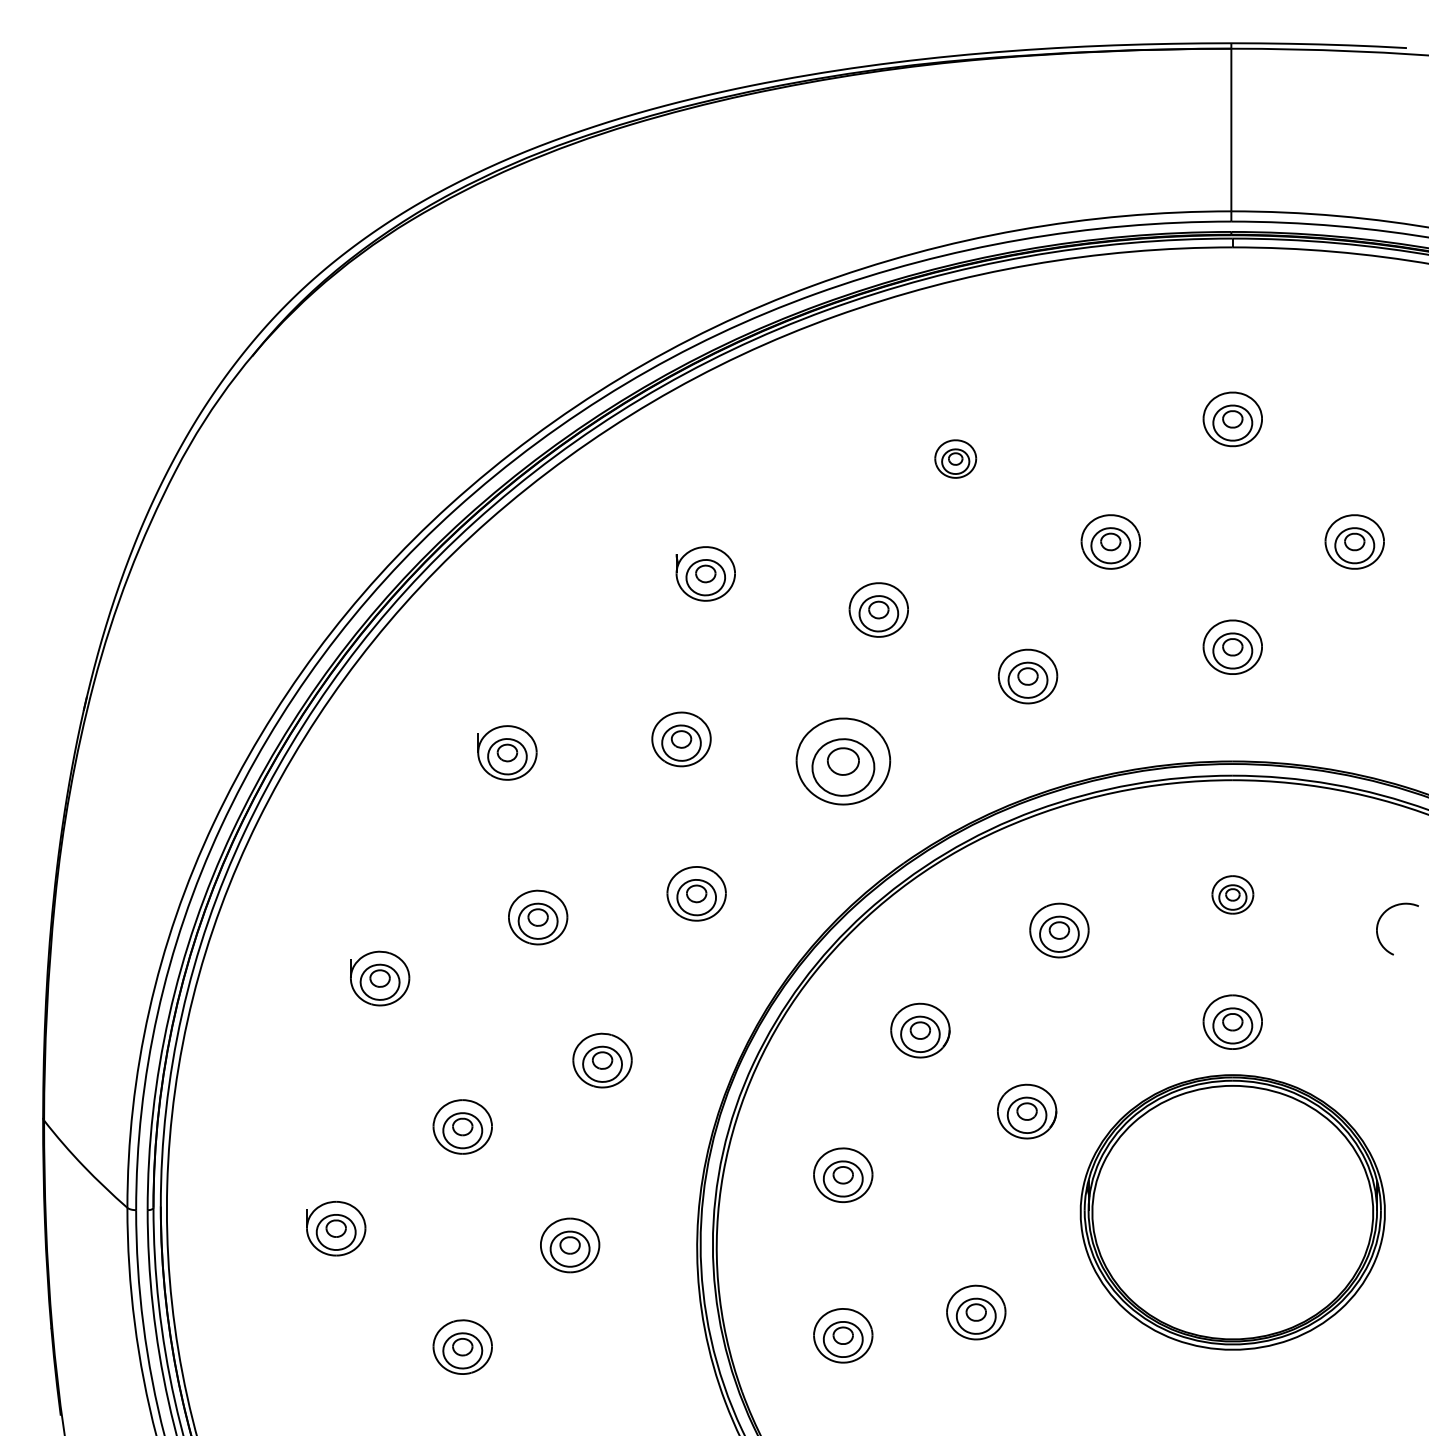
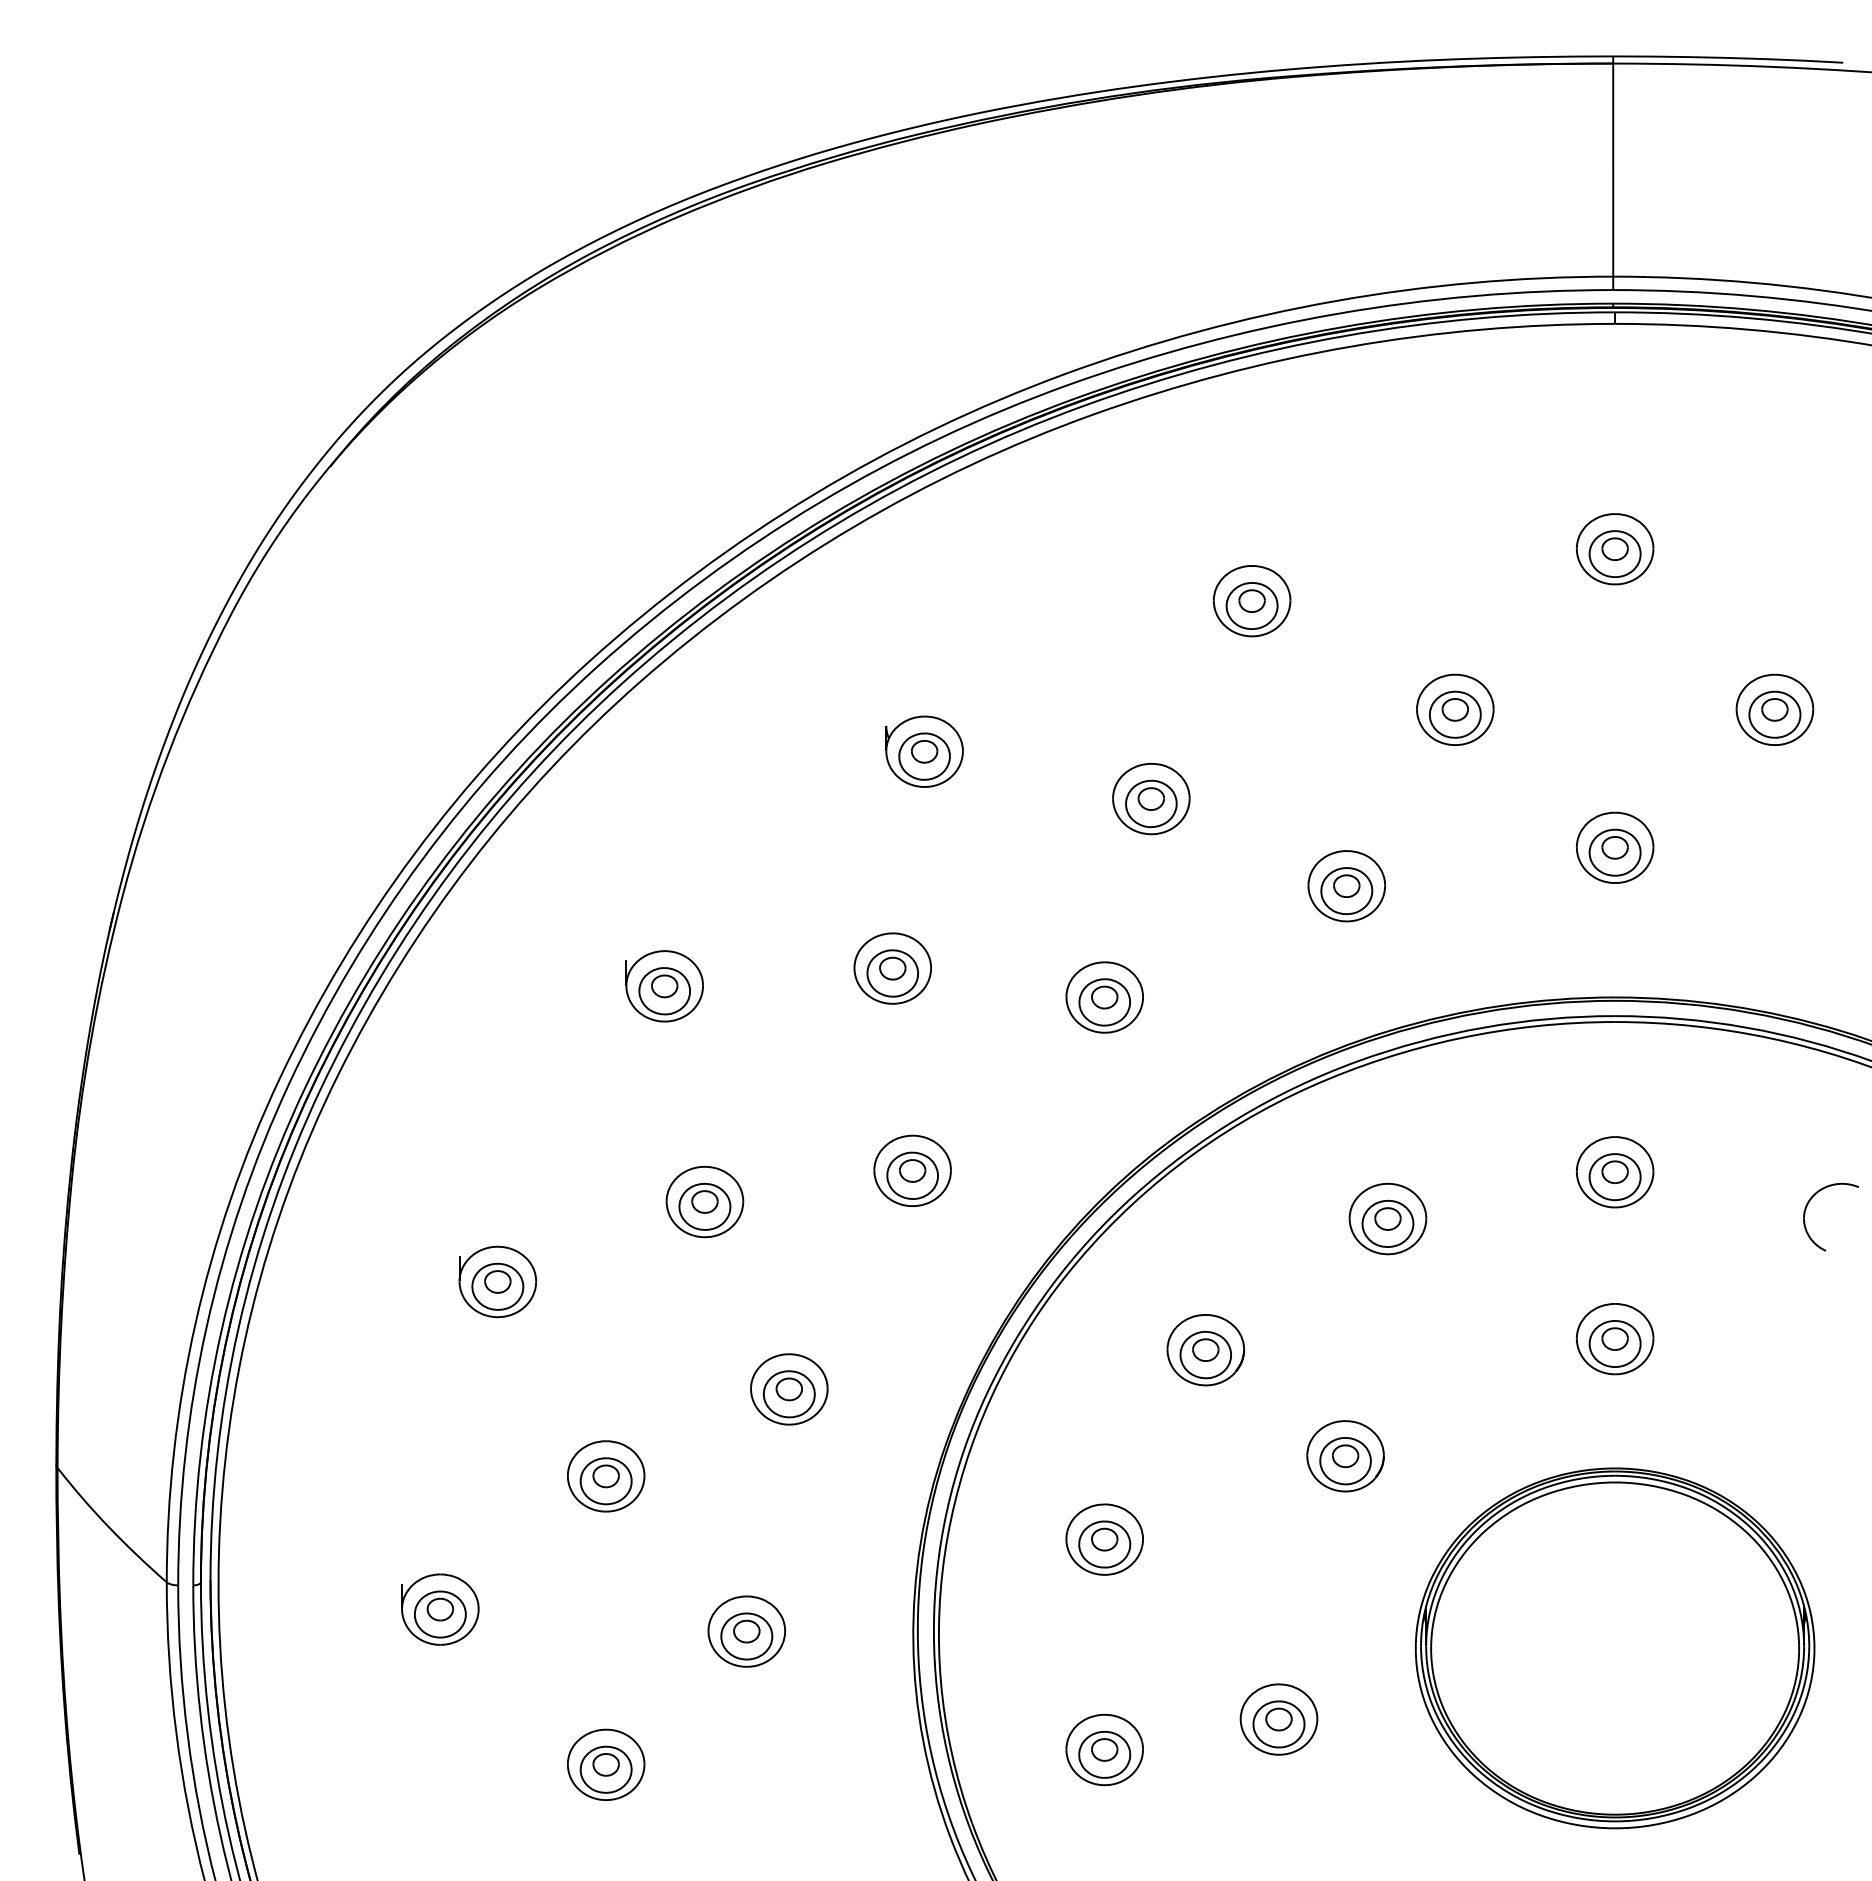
part: (955, 459) -> (1251, 601), size x1.43
part: (843, 761) -> (1104, 997), size x0.62
part: (1233, 895) -> (1615, 1172), size x1.43
part: (1232, 1212) -> (1614, 1648), moved

